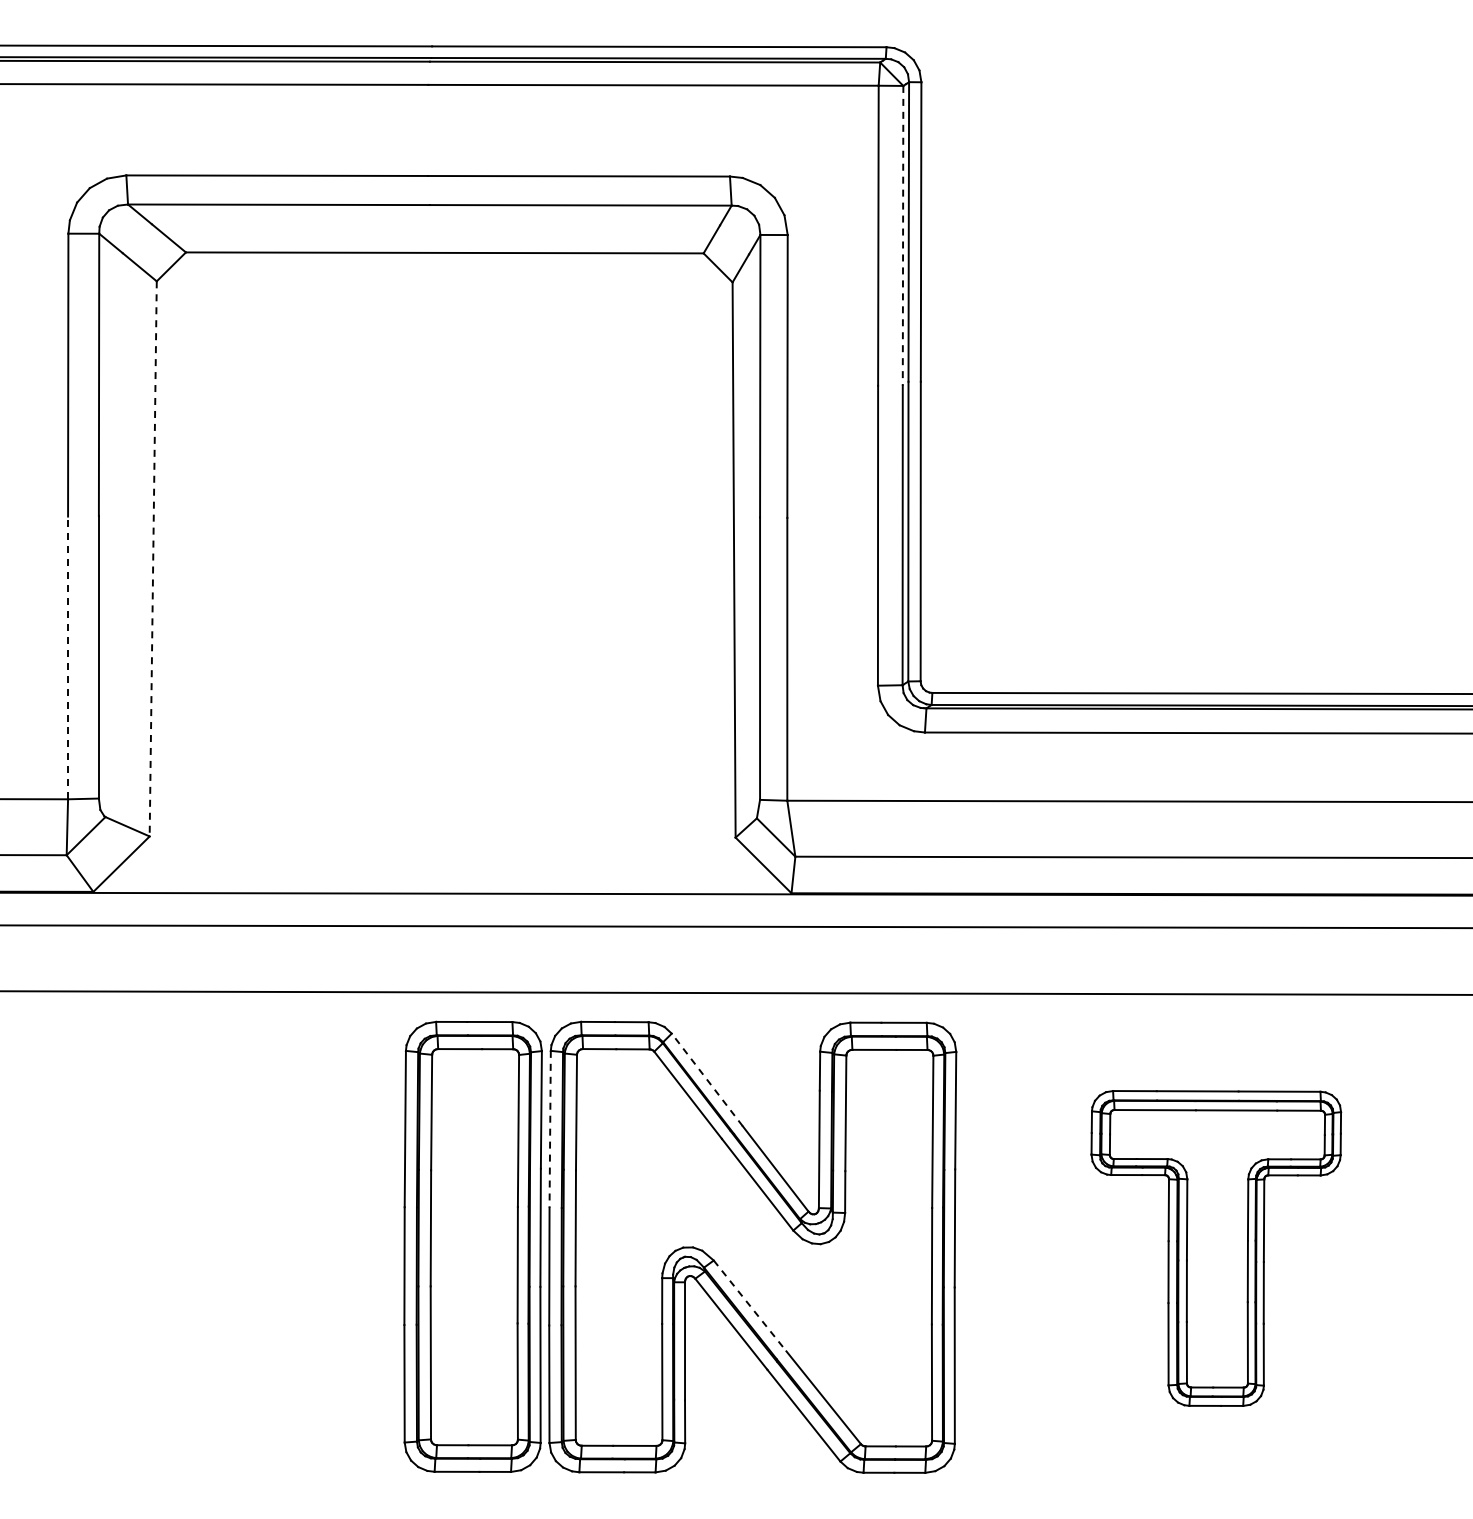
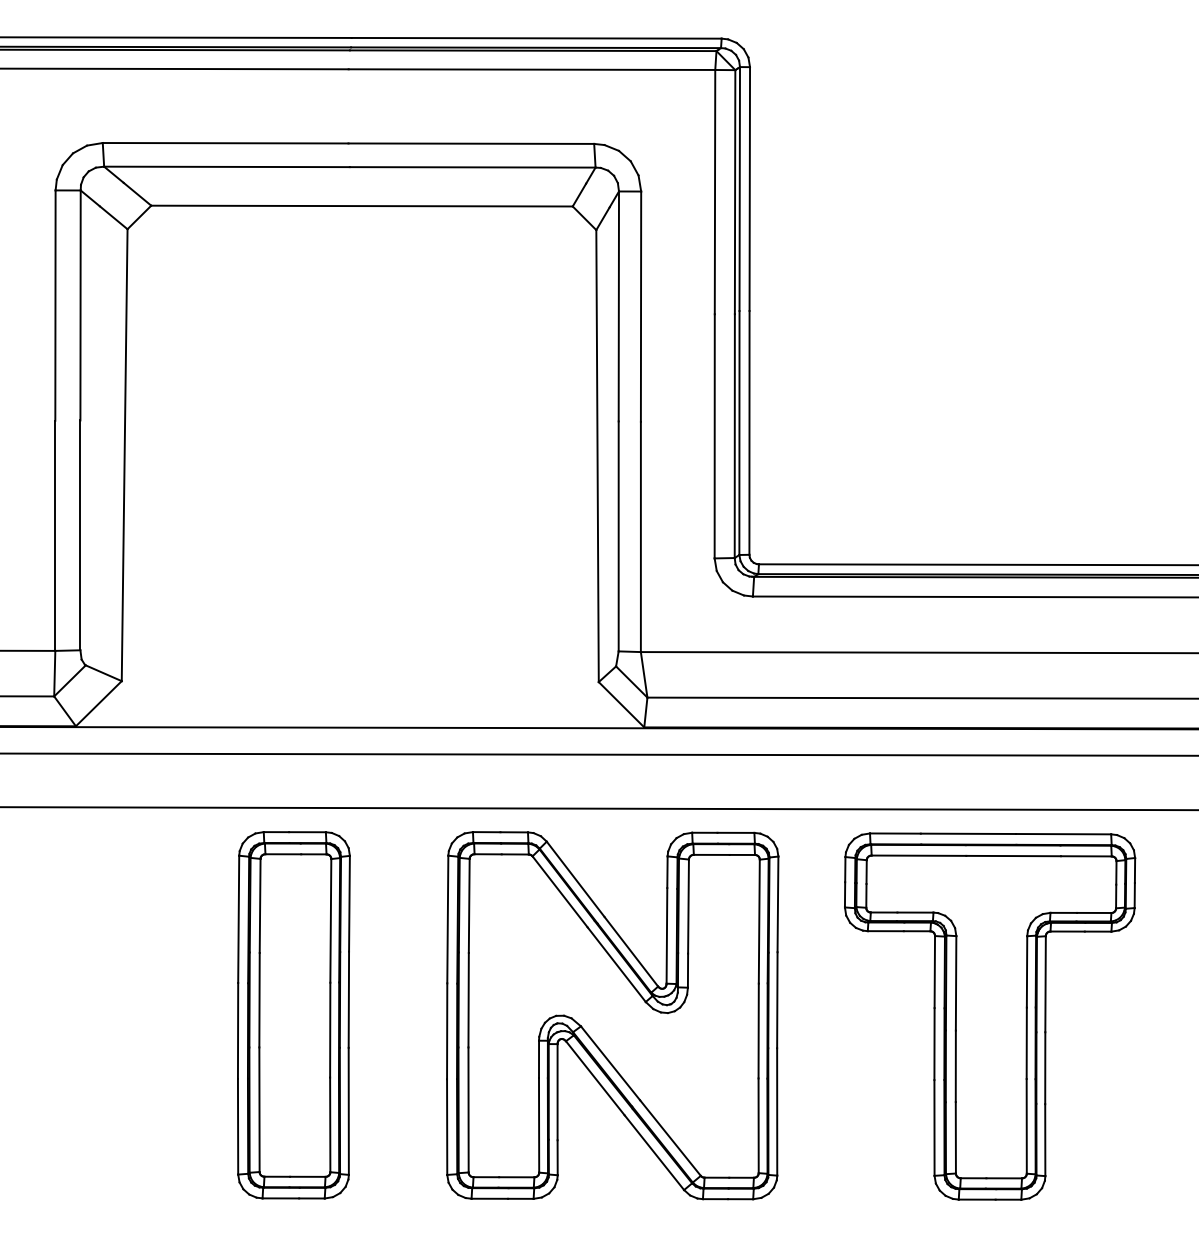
line: (903, 235) -> (735, 191), dashed -> solid
line: (153, 558) -> (124, 454), dashed -> solid
line: (68, 657) -> (55, 535), dashed -> solid
line: (706, 1079) -> (575, 879), dashed -> solid
line: (550, 1129) -> (448, 919), dashed -> solid
part: (472, 1246) -> (293, 1014), moved
part: (1216, 1248) -> (990, 1016), size x1.43
line: (750, 1306) -> (610, 1063), dashed -> solid

